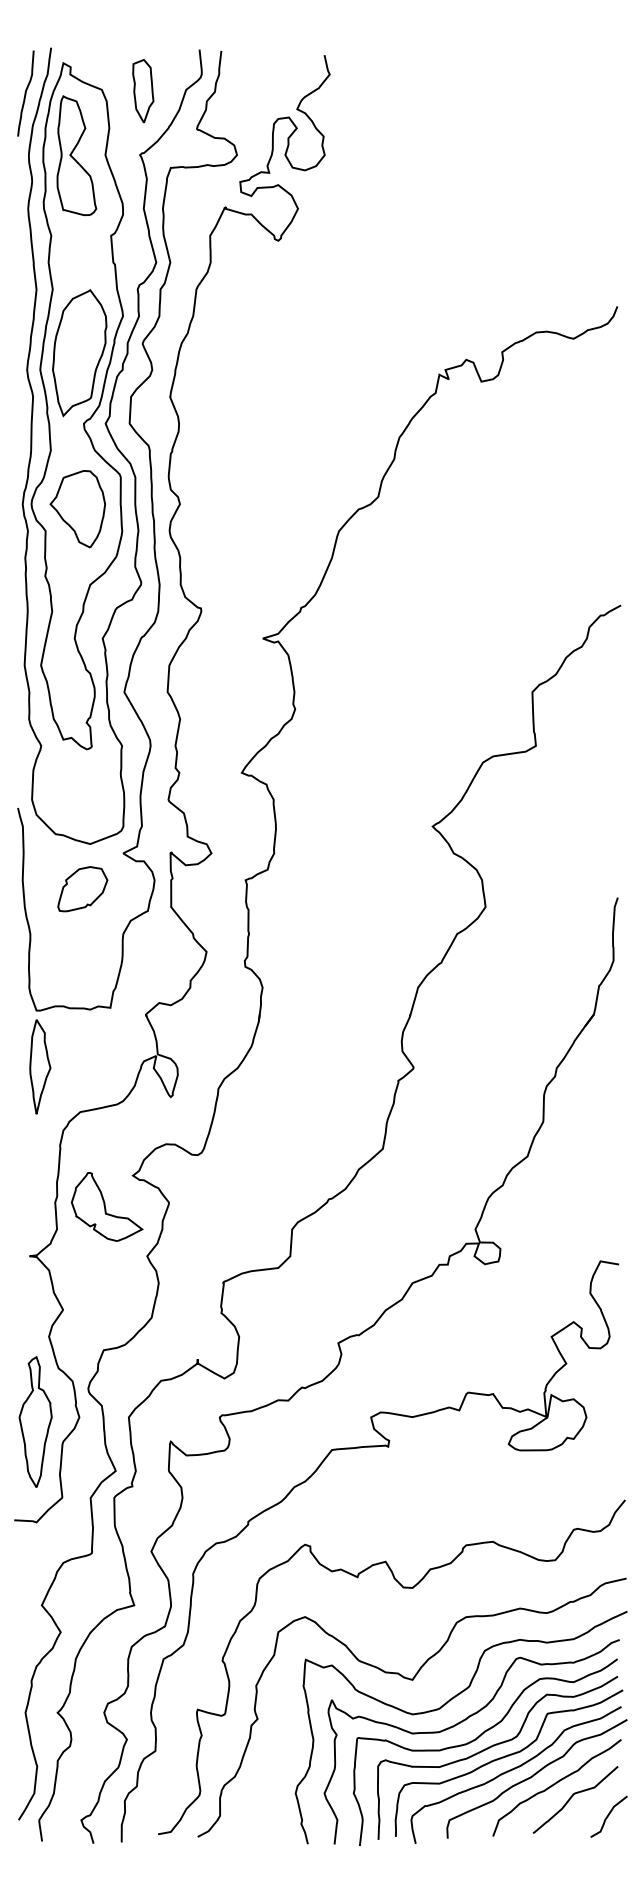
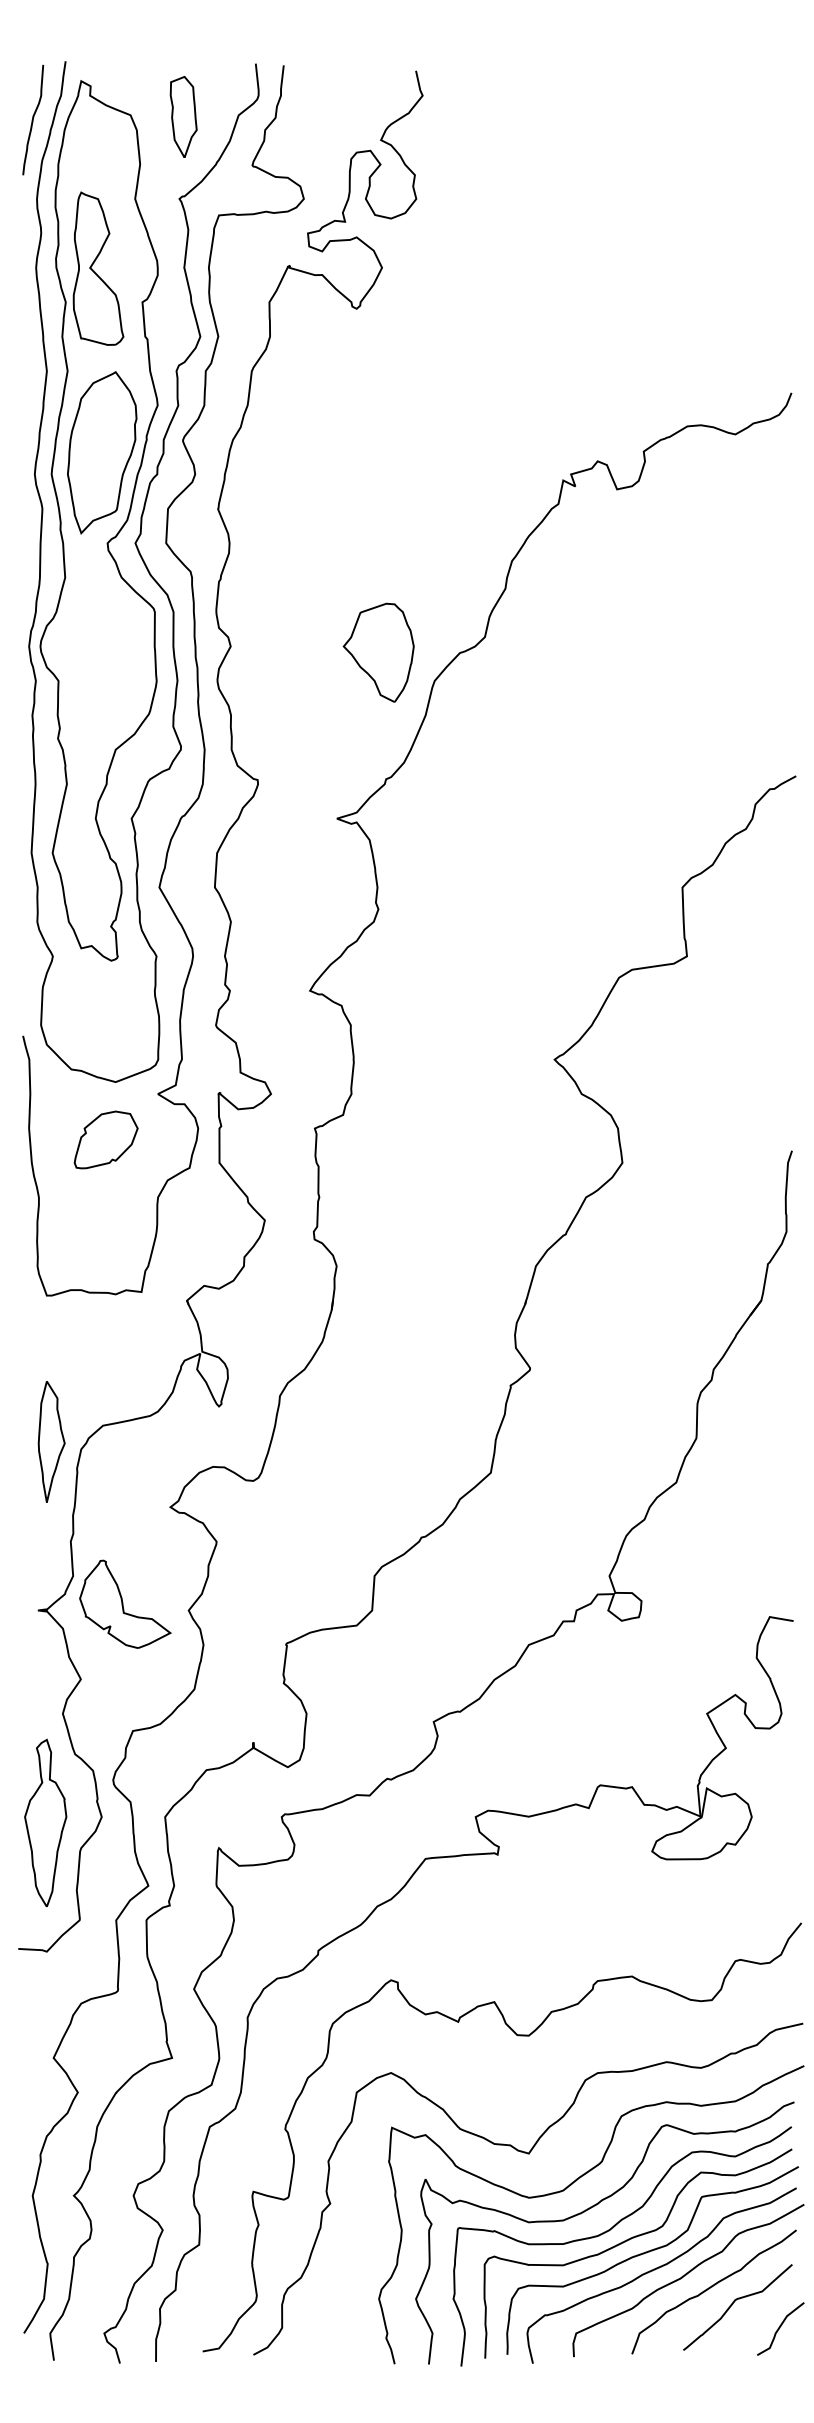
part: (76, 155) -> (98, 268), moved
part: (77, 508) -> (378, 652), moved
part: (40, 1066) -> (51, 1441), moved
part: (107, 1206) -> (125, 1603), moved

